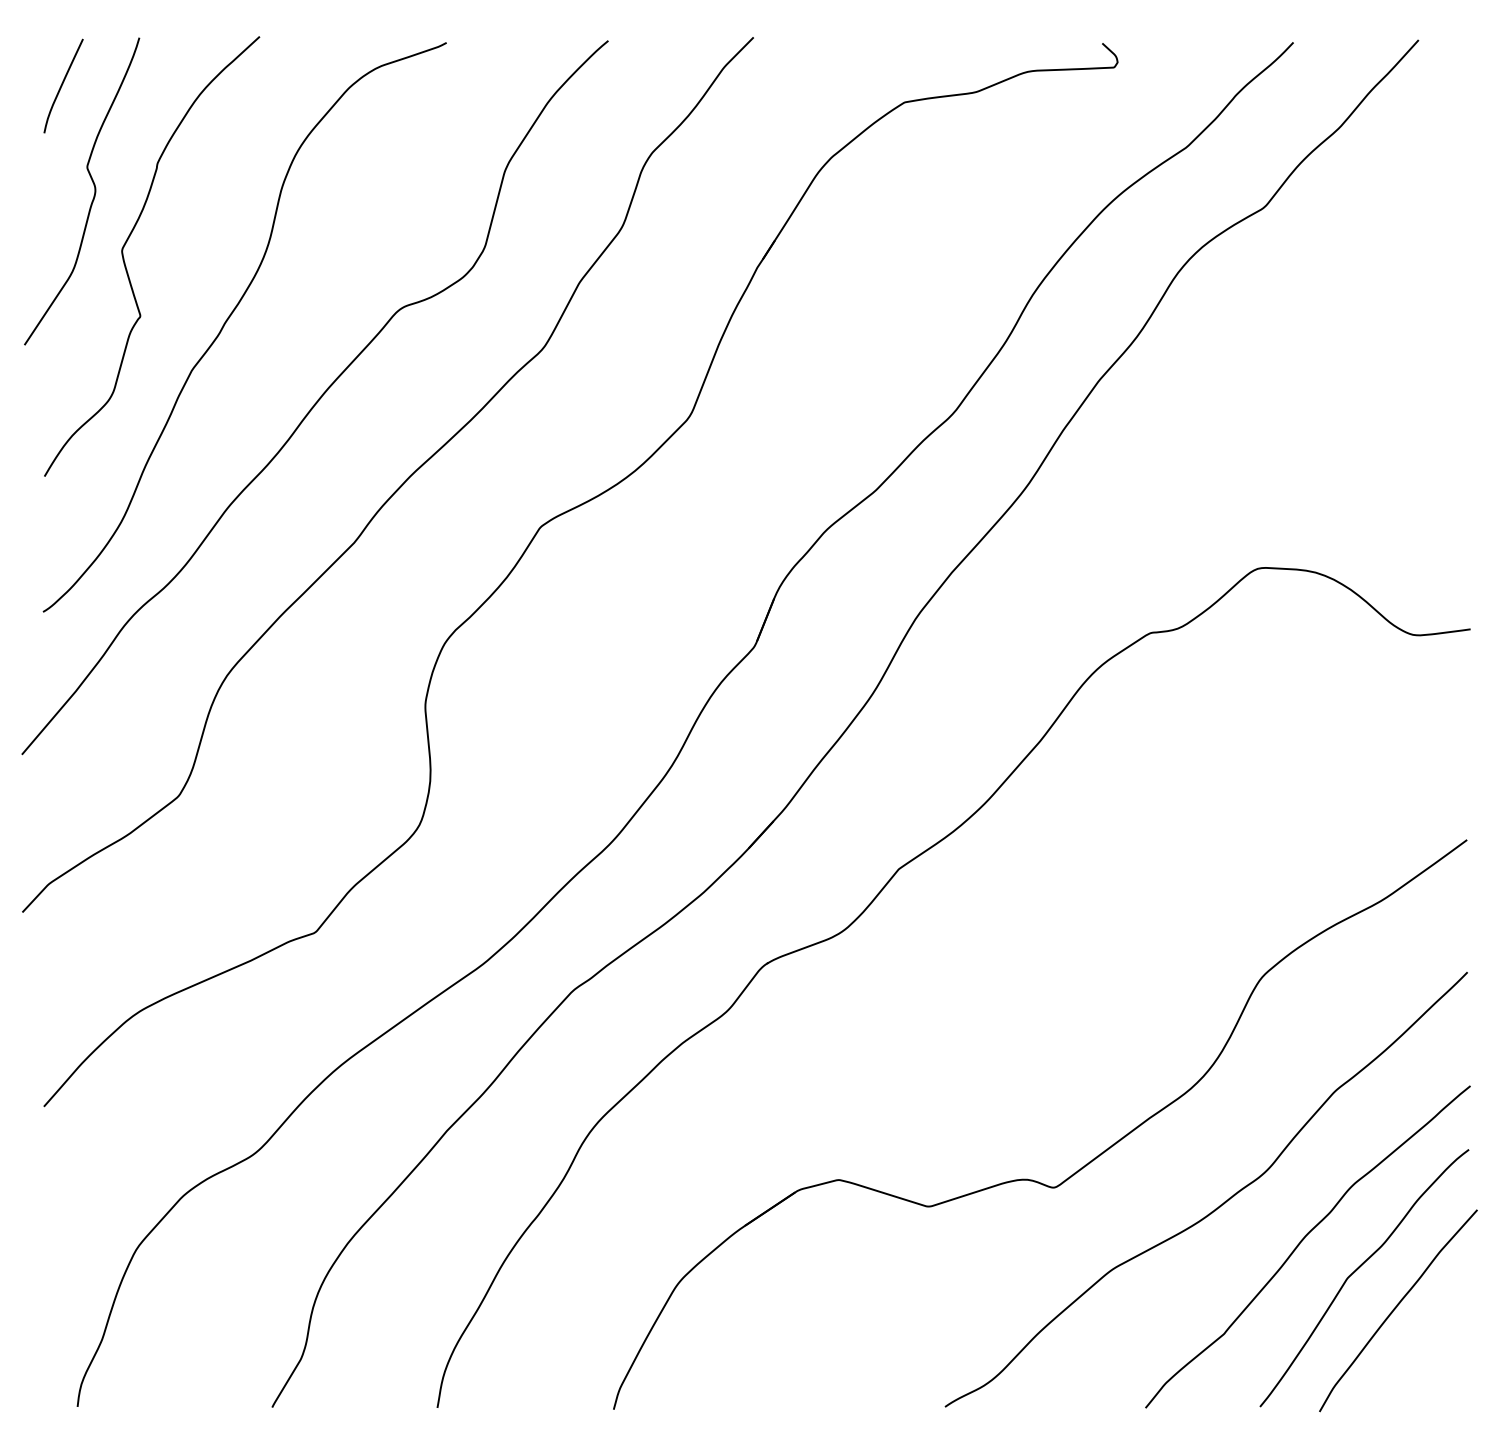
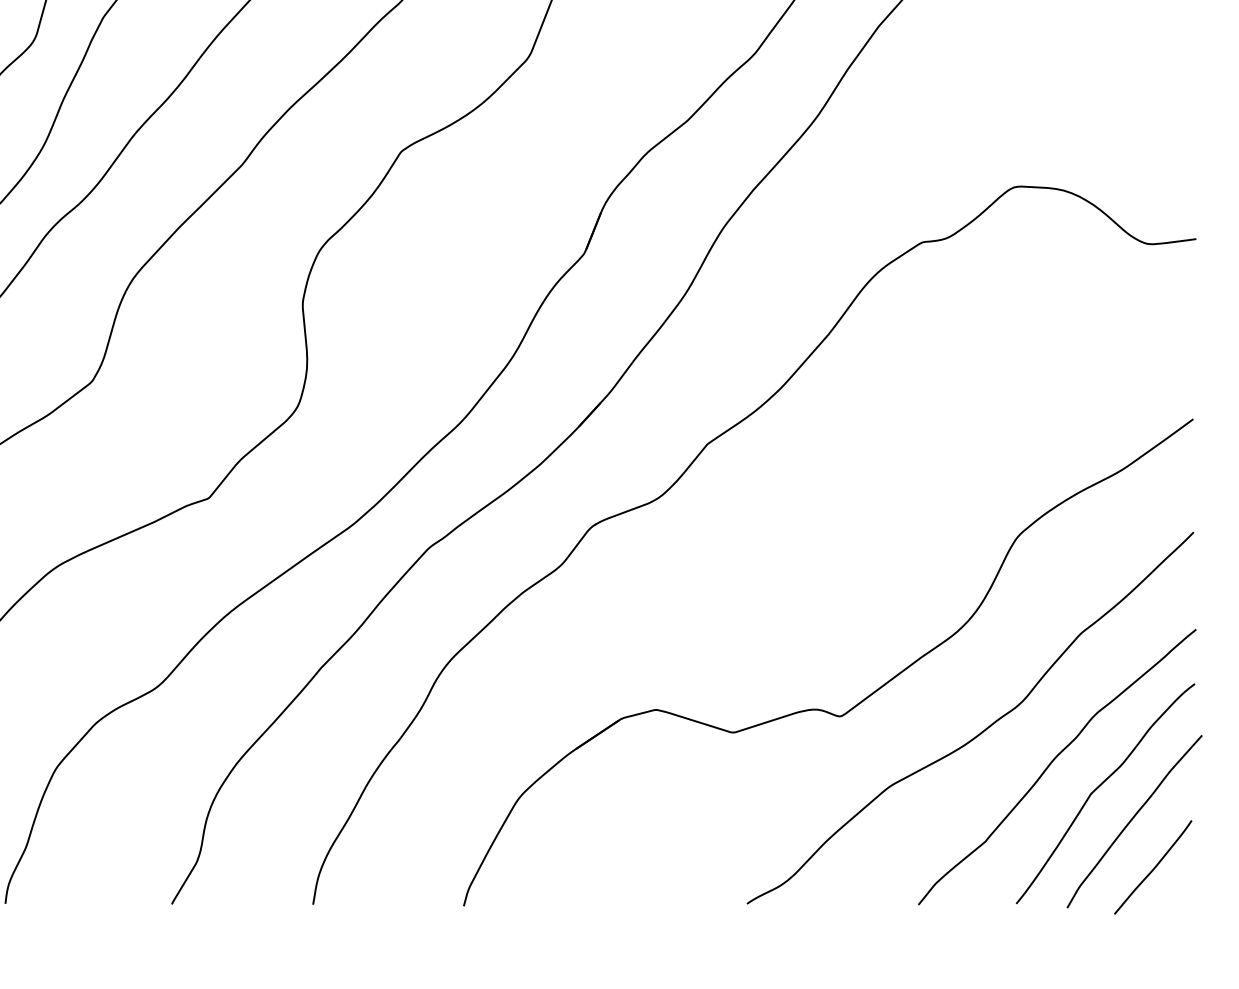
curve: (1420, 1365) -> (1153, 868), added

